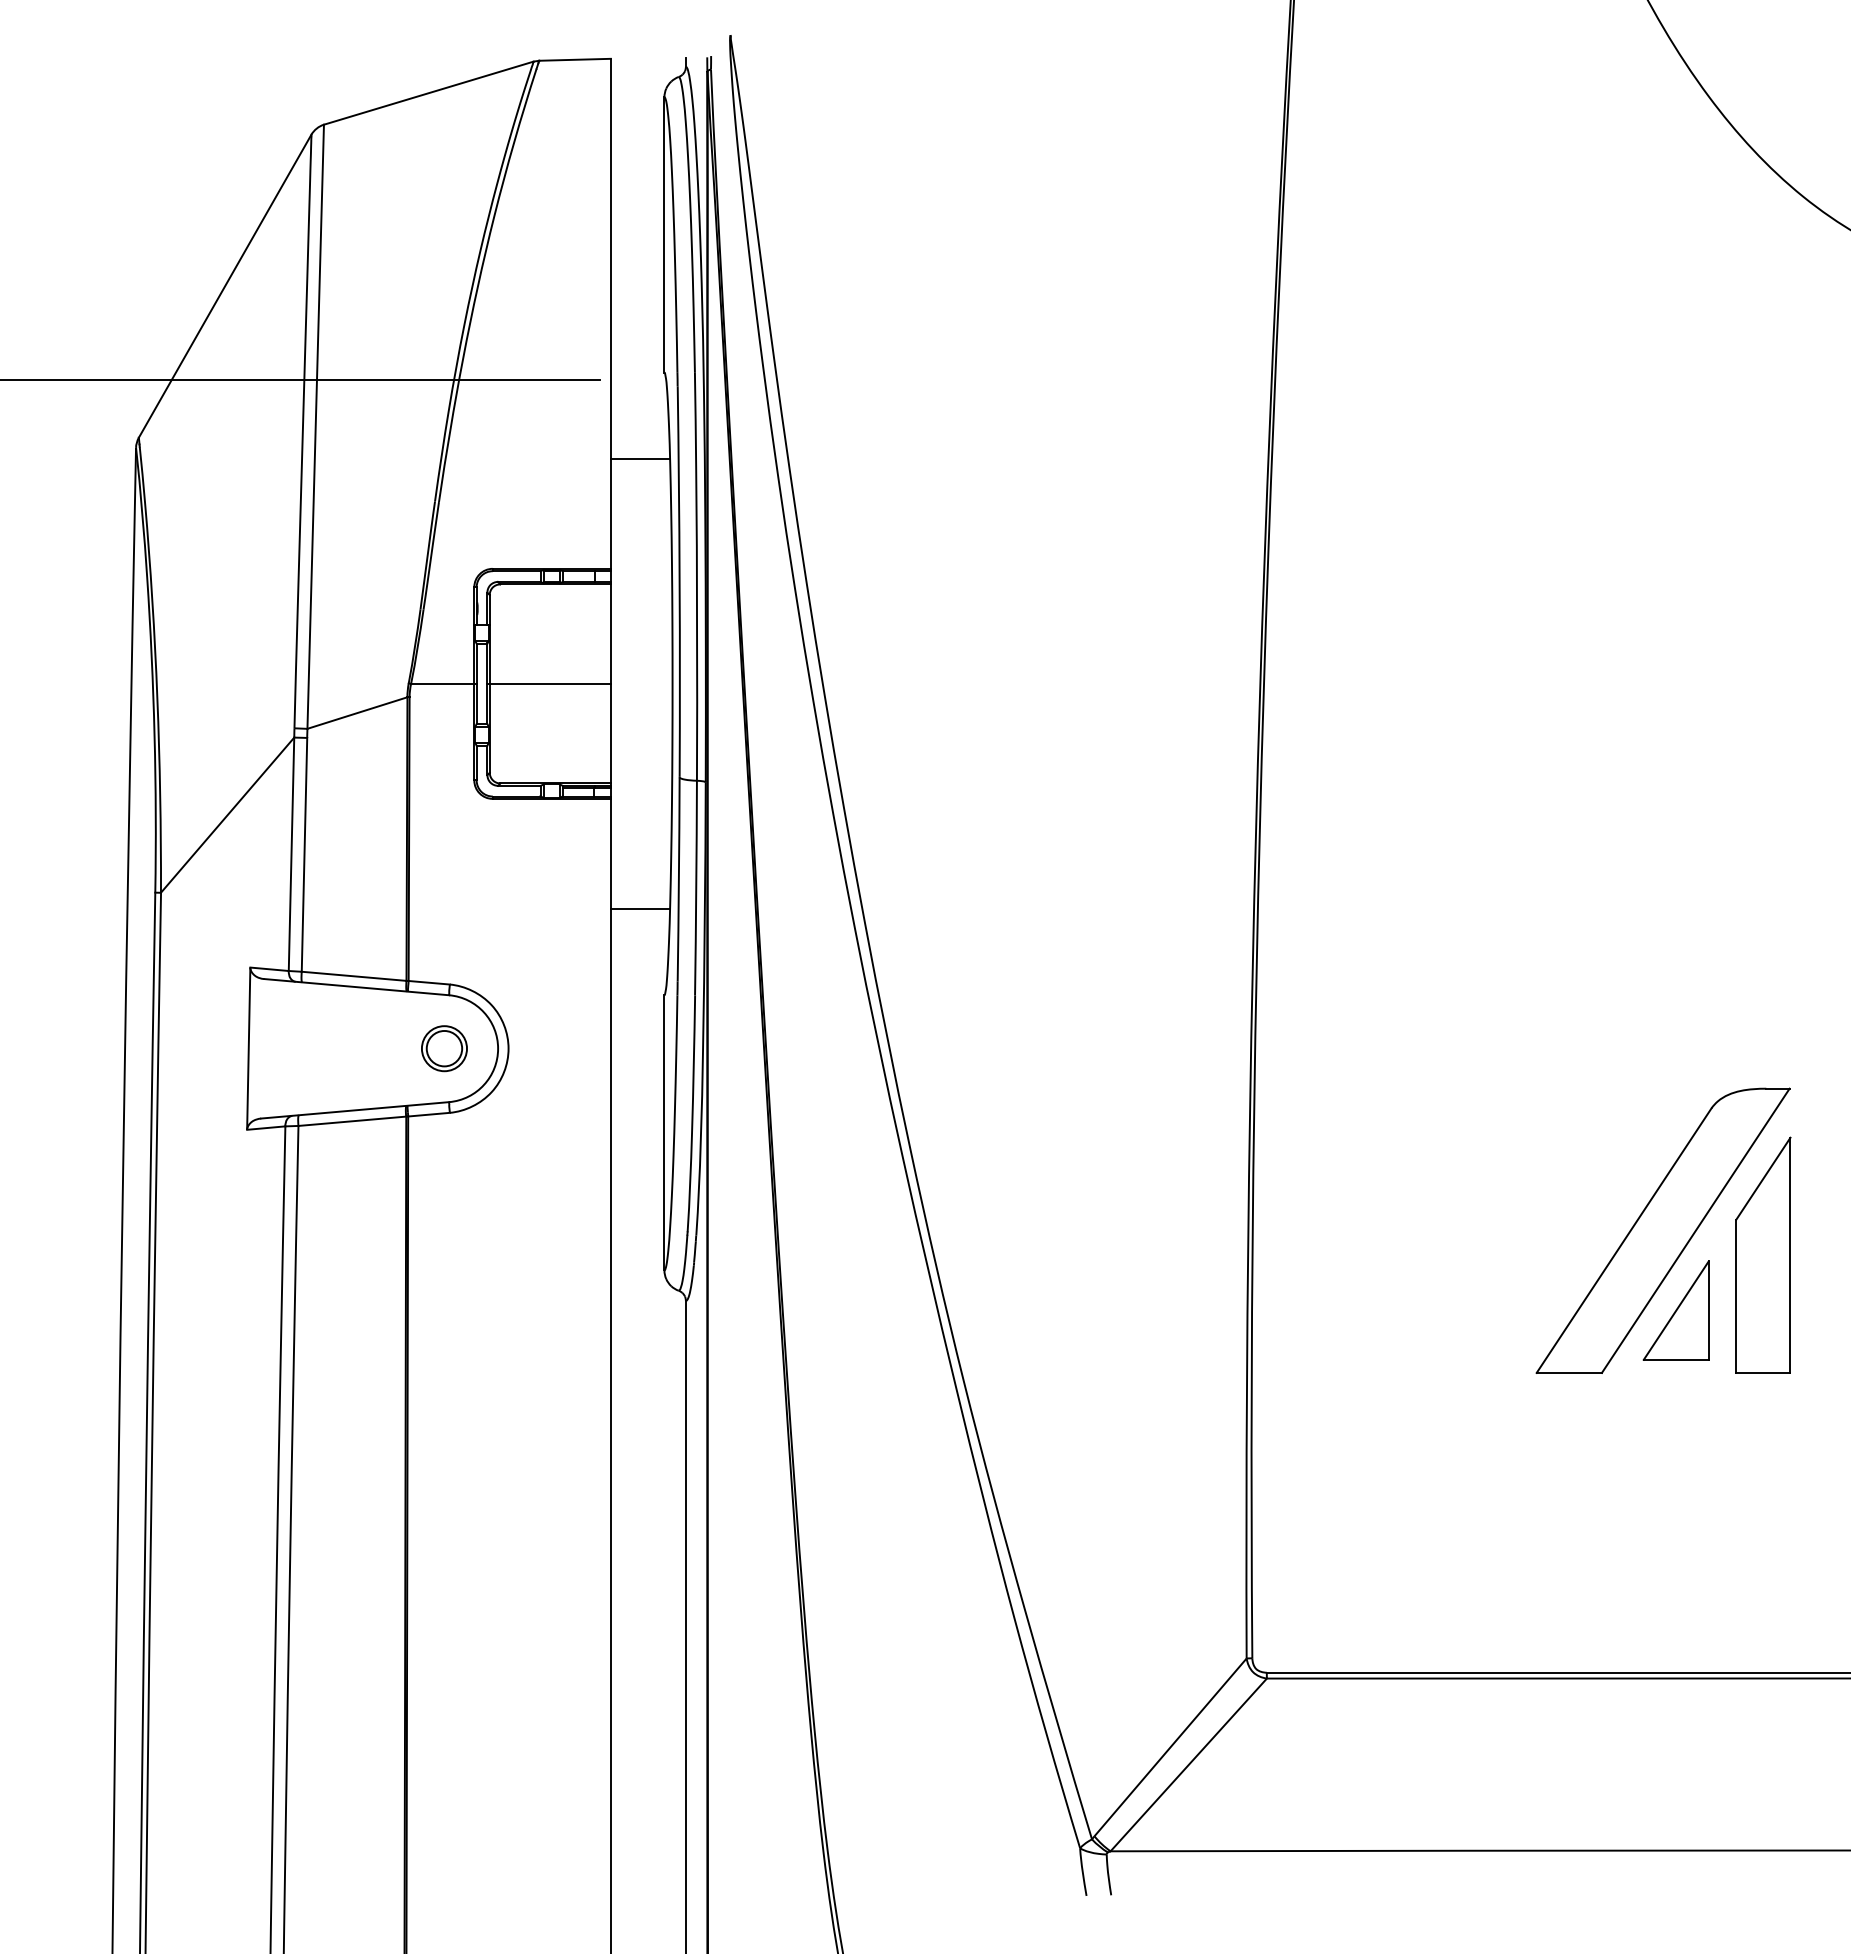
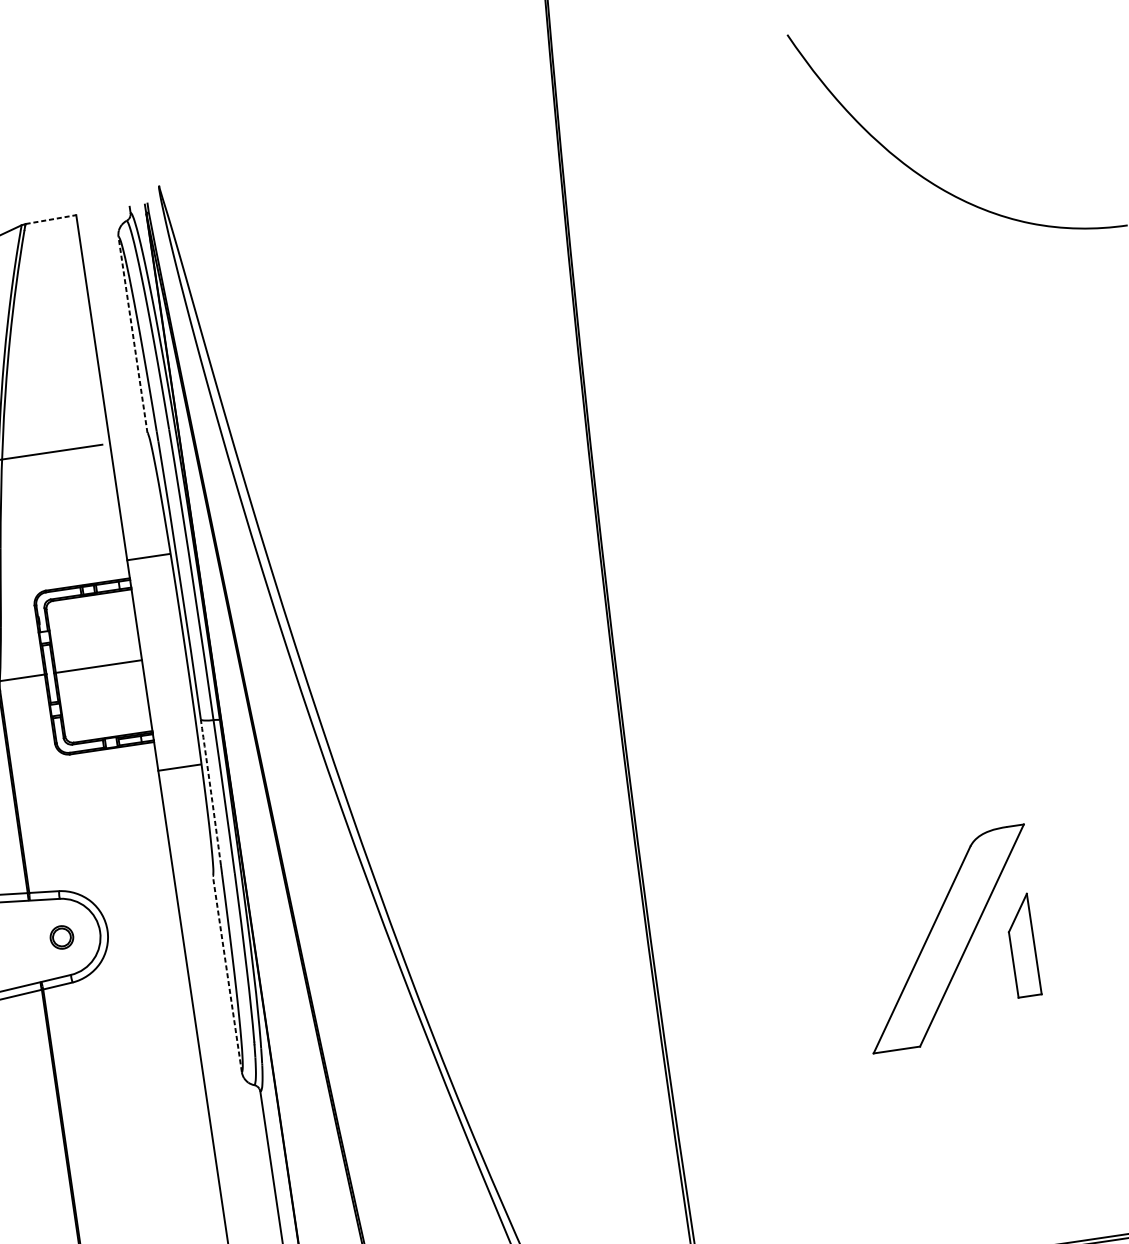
line: (575, 59) -> (51, 219), solid -> dashed
line: (664, 234) -> (132, 334), solid -> dashed
line: (640, 458) -> (148, 557), moved
arc: (678, 879) -> (210, 792), solid -> dashed
line: (640, 909) -> (179, 767), moved
part: (444, 1048) -> (61, 937), size x0.7
line: (664, 1132) -> (227, 973), solid -> dashed
part: (1763, 1254) -> (1022, 945), size x0.6
part: (1675, 1310) -> (965, 994), removed

